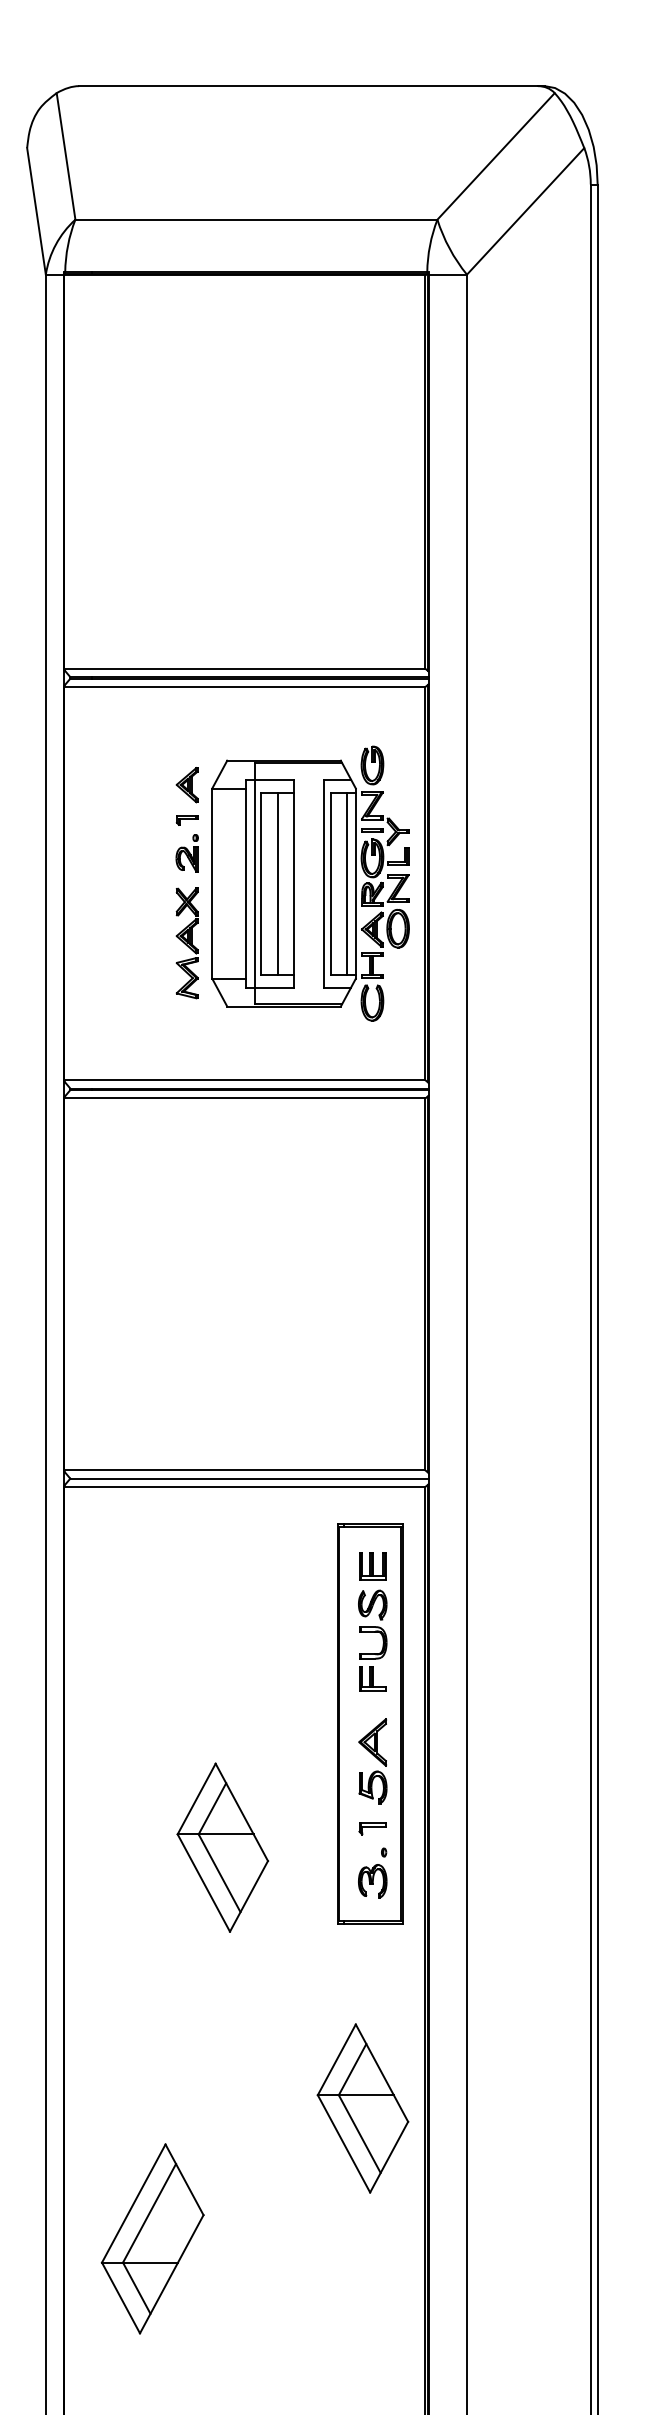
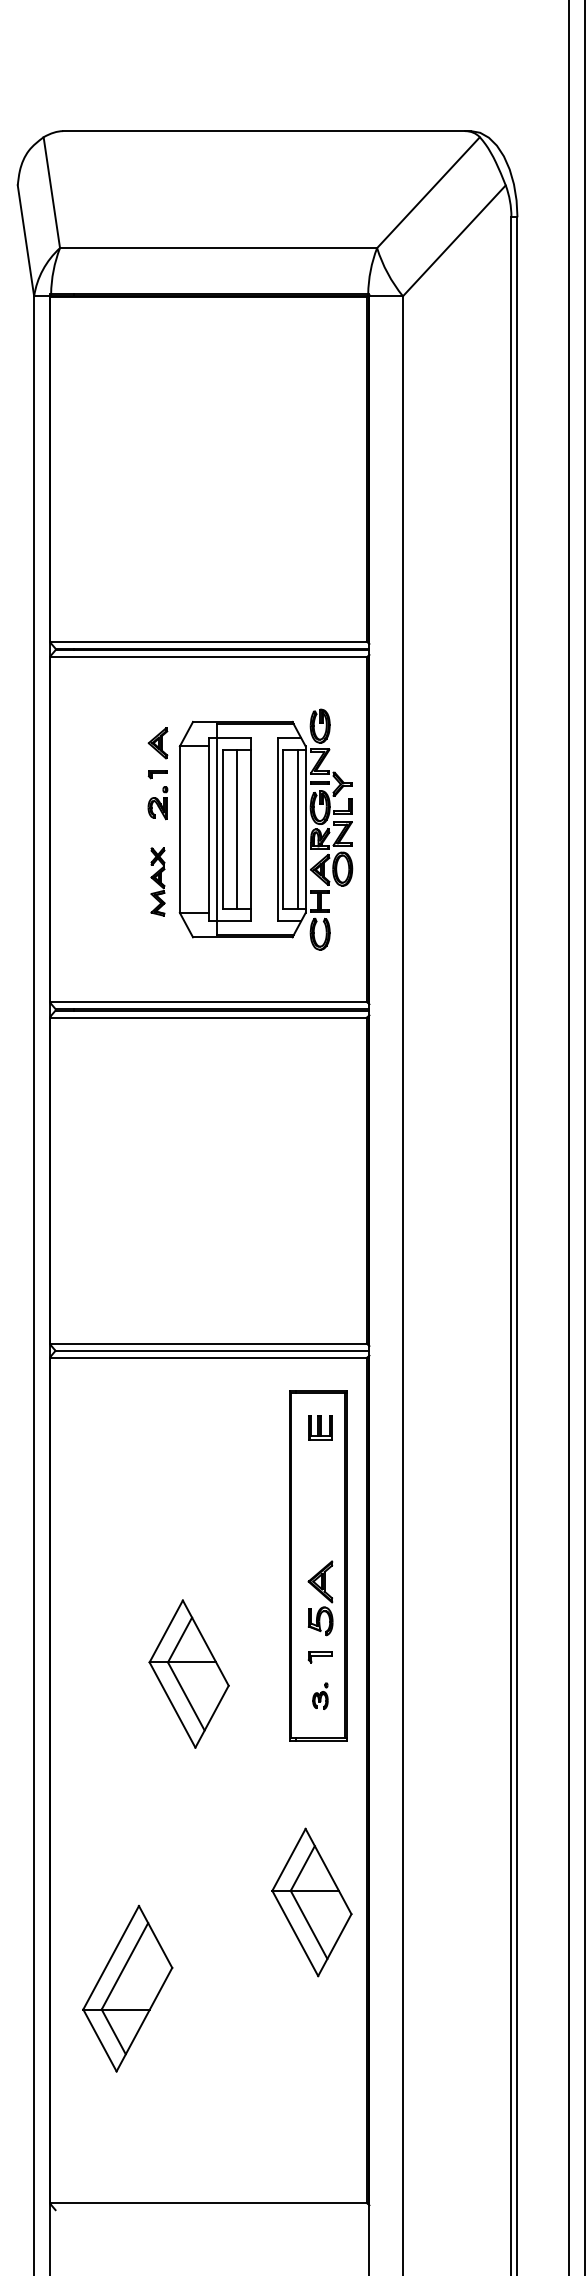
part: (186, 942) -> (157, 881), size x0.7
part: (372, 1632) -> (320, 1485), removed
part: (372, 1872) -> (320, 1695), size x0.6
part: (152, 2238) -> (127, 1988), moved

